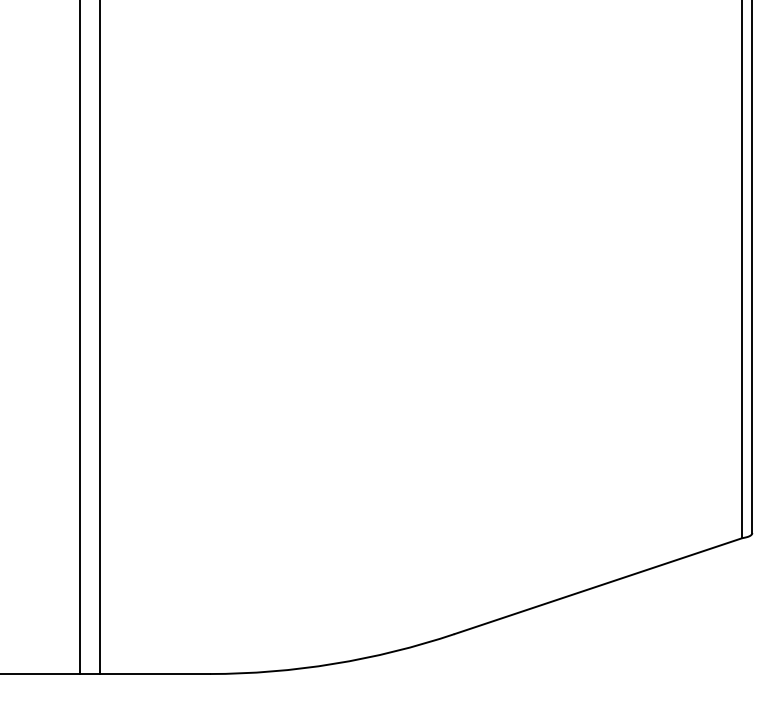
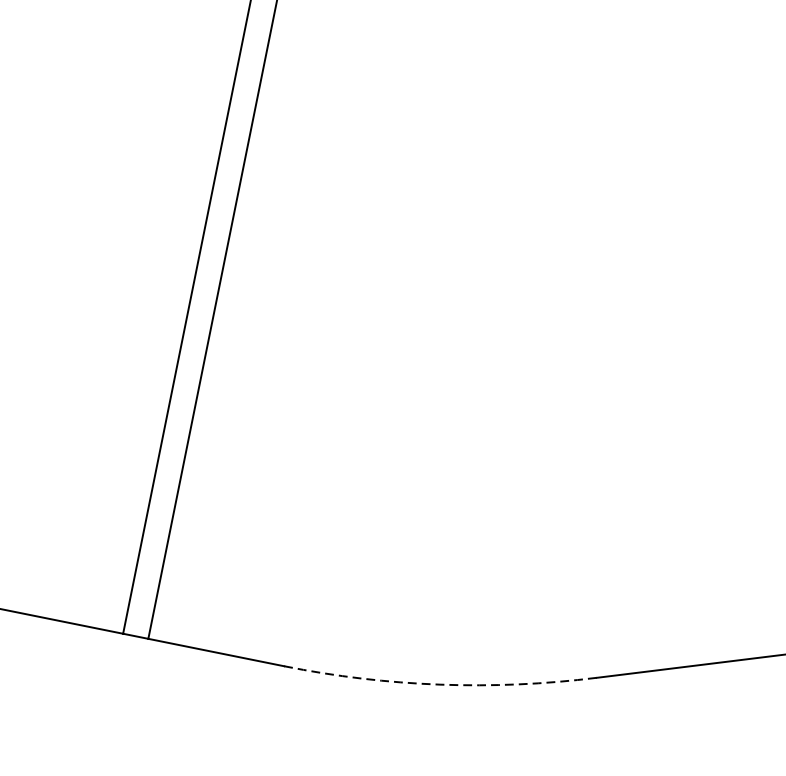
arc: (334, 663) -> (440, 684), solid -> dashed

